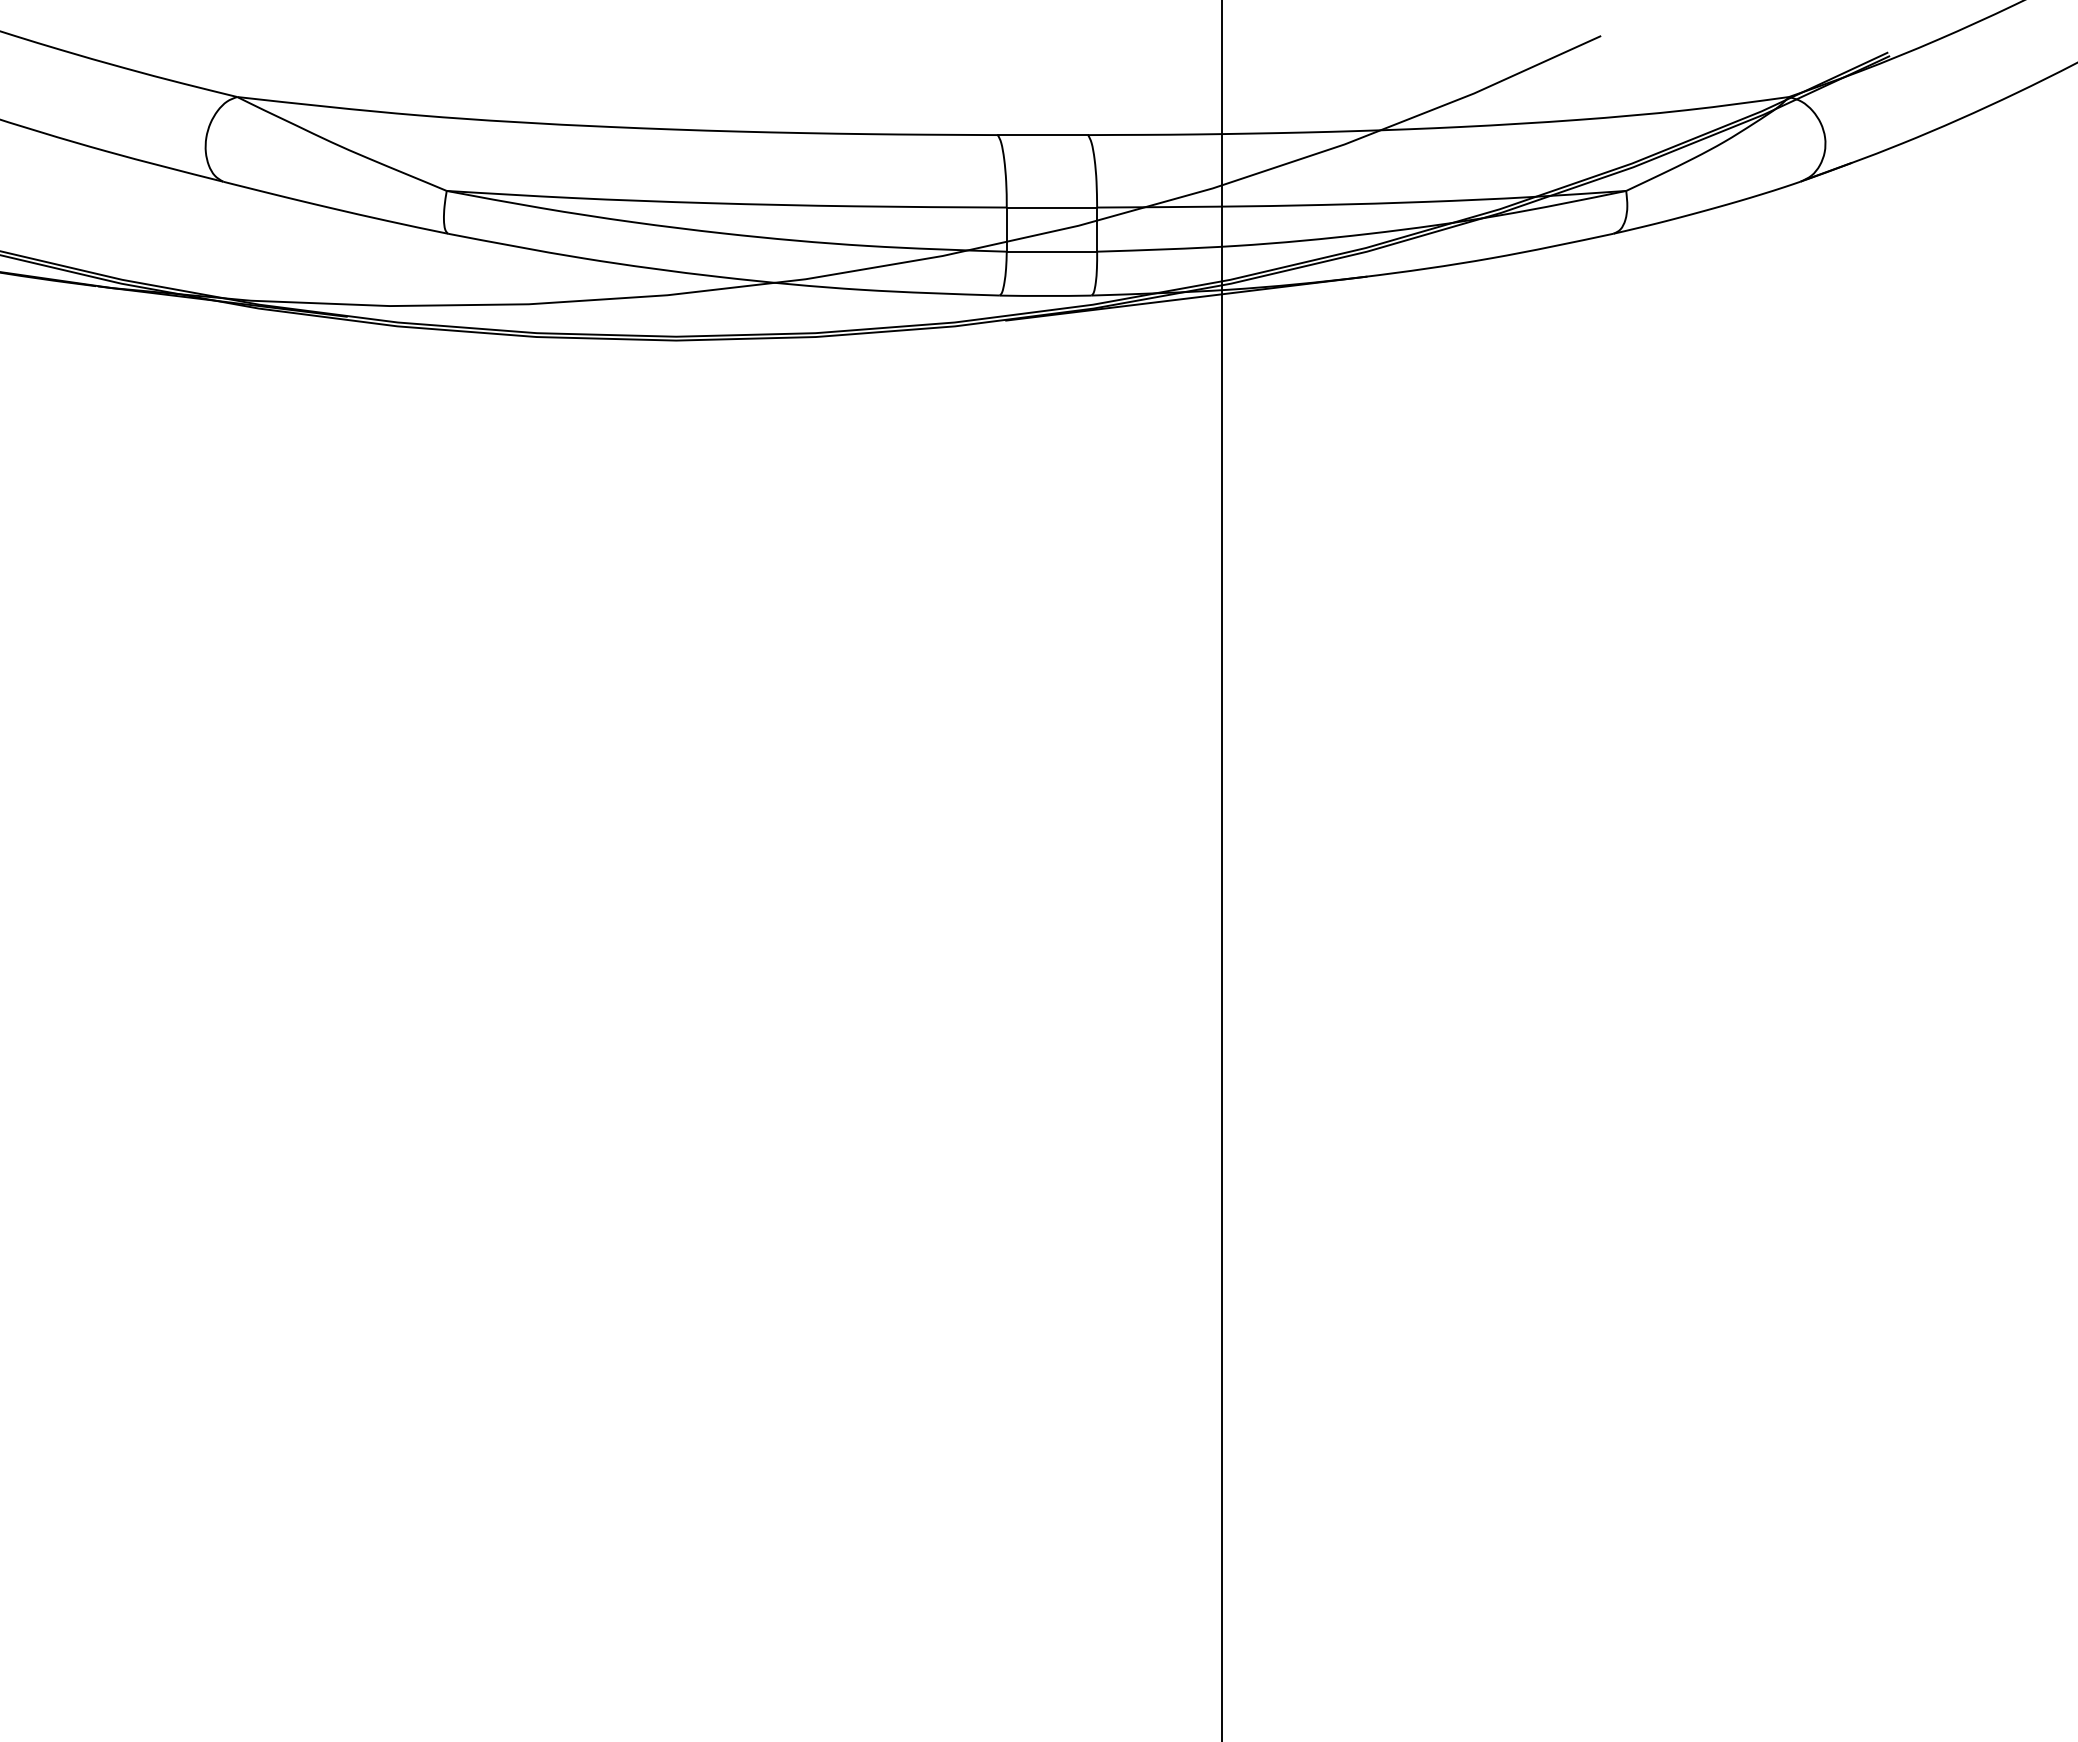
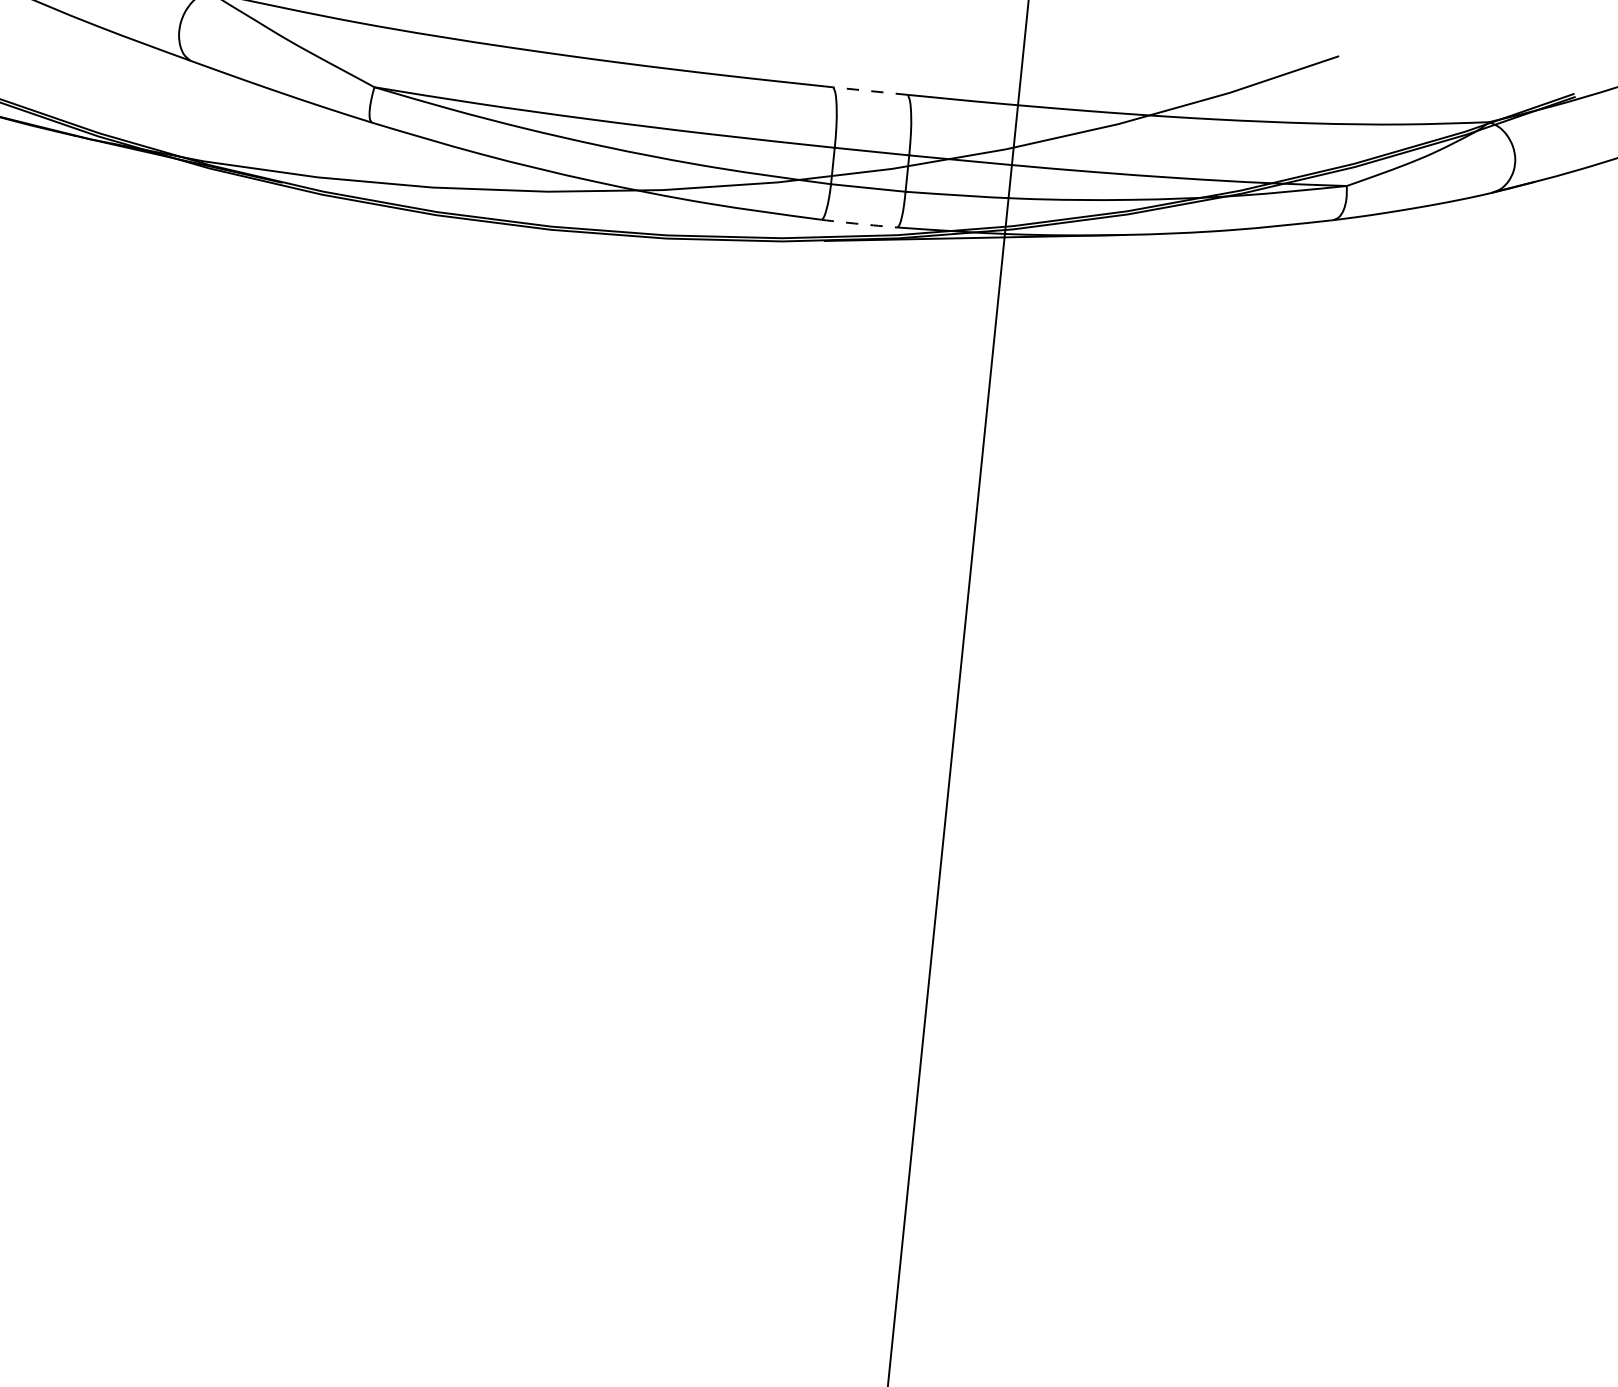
line: (1042, 135) -> (870, 91), solid -> dashed
arc: (1045, 295) -> (859, 223), solid -> dashed

